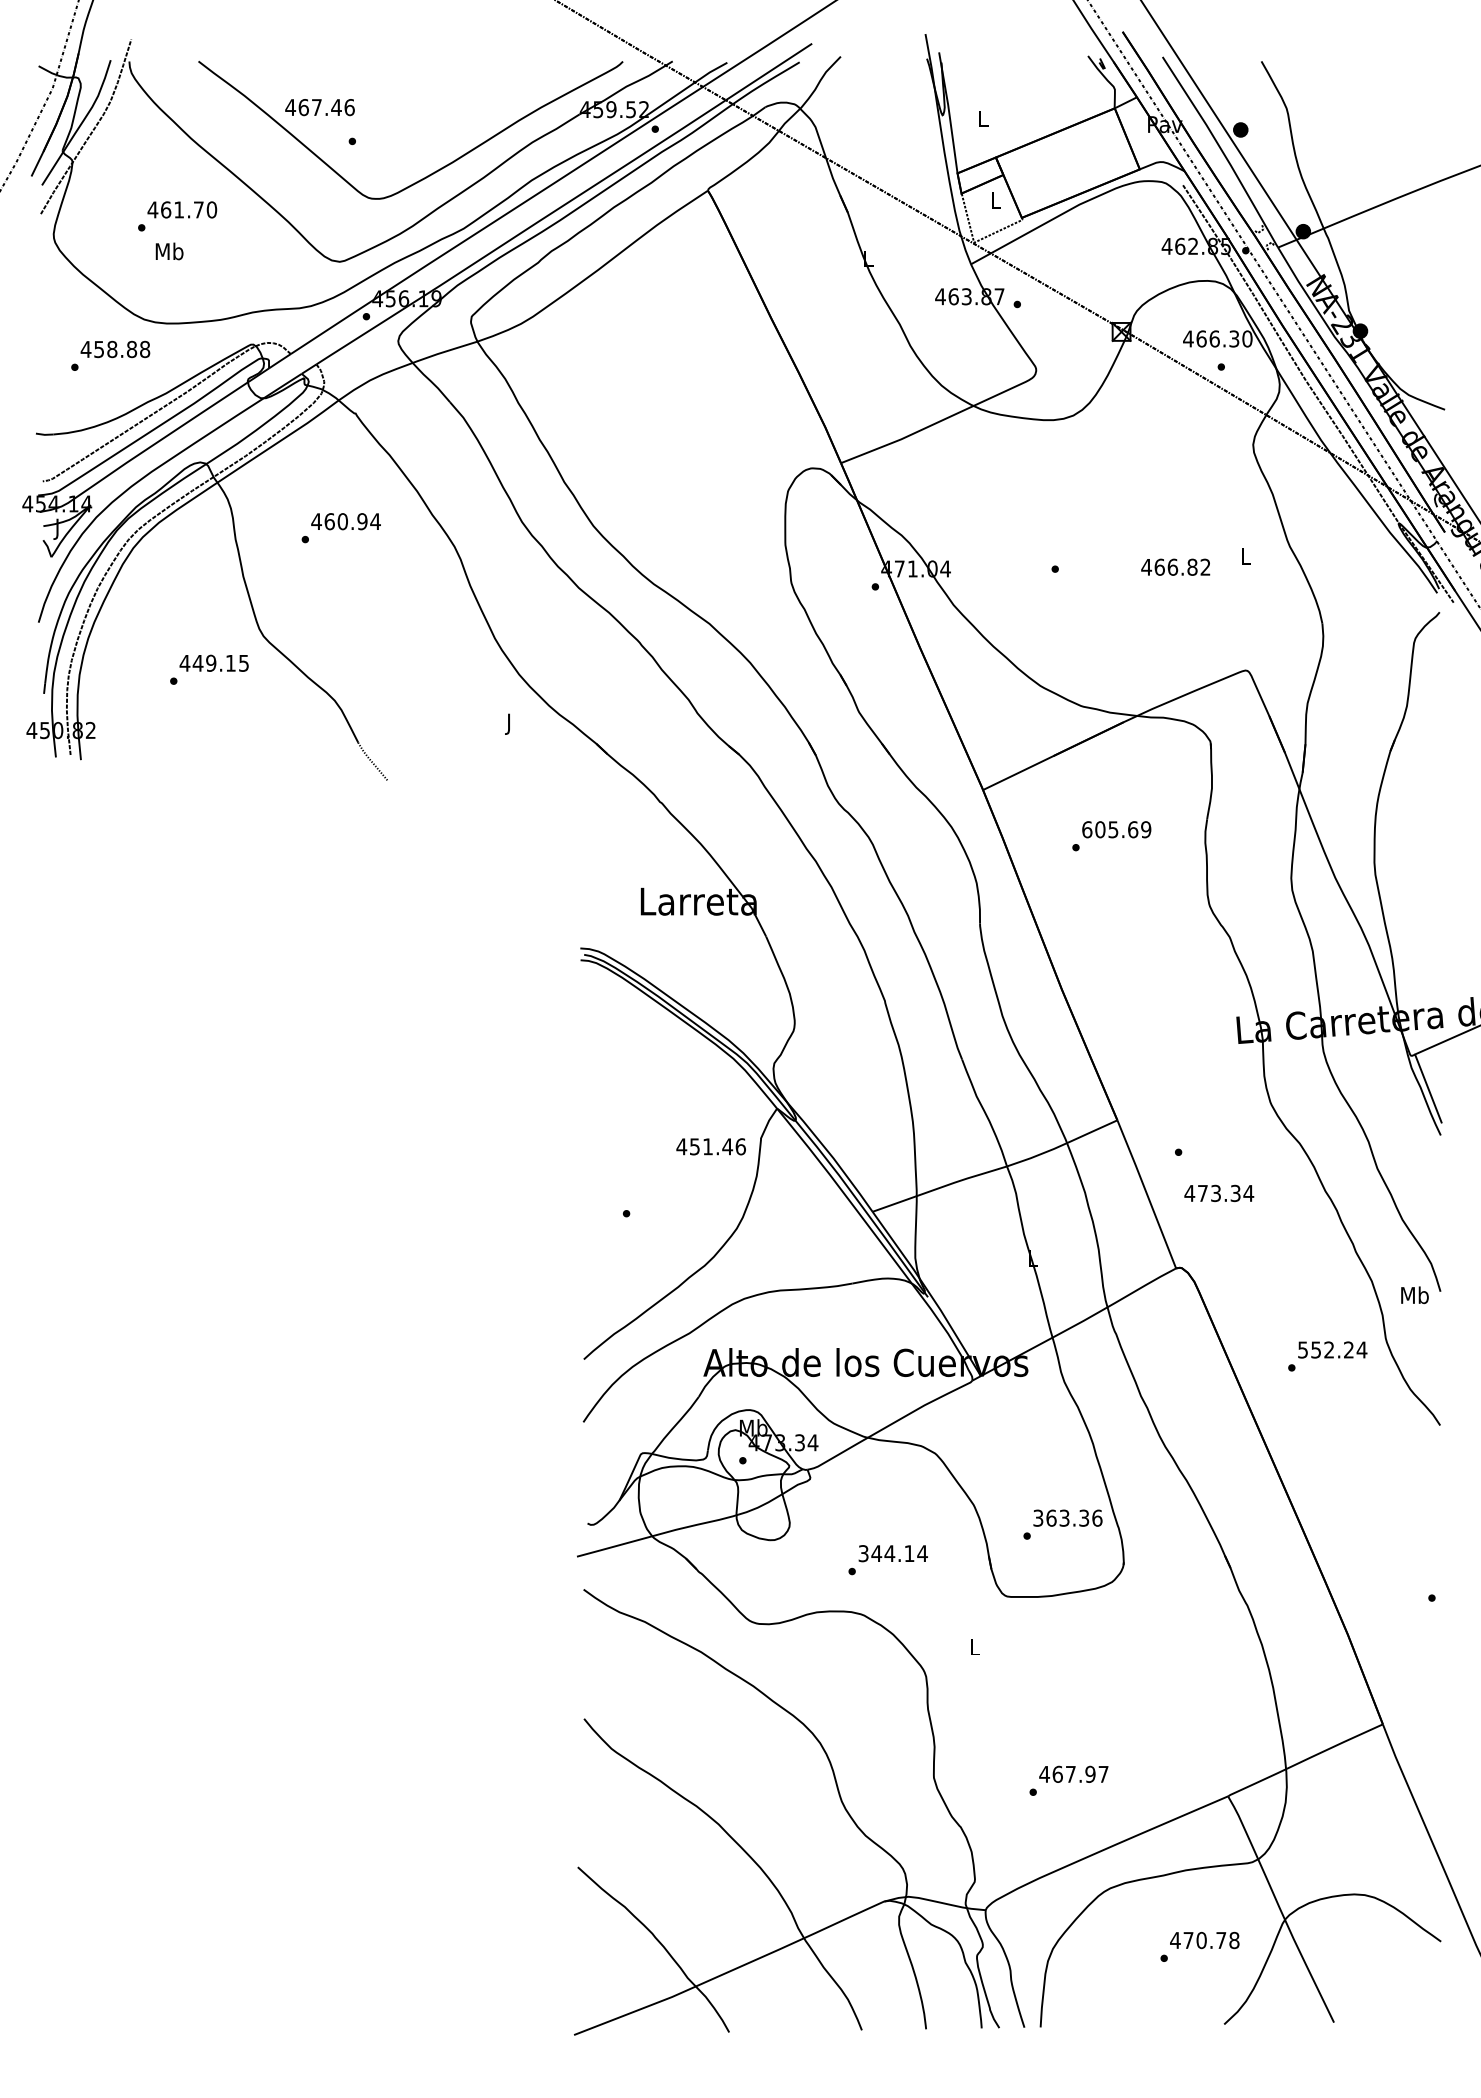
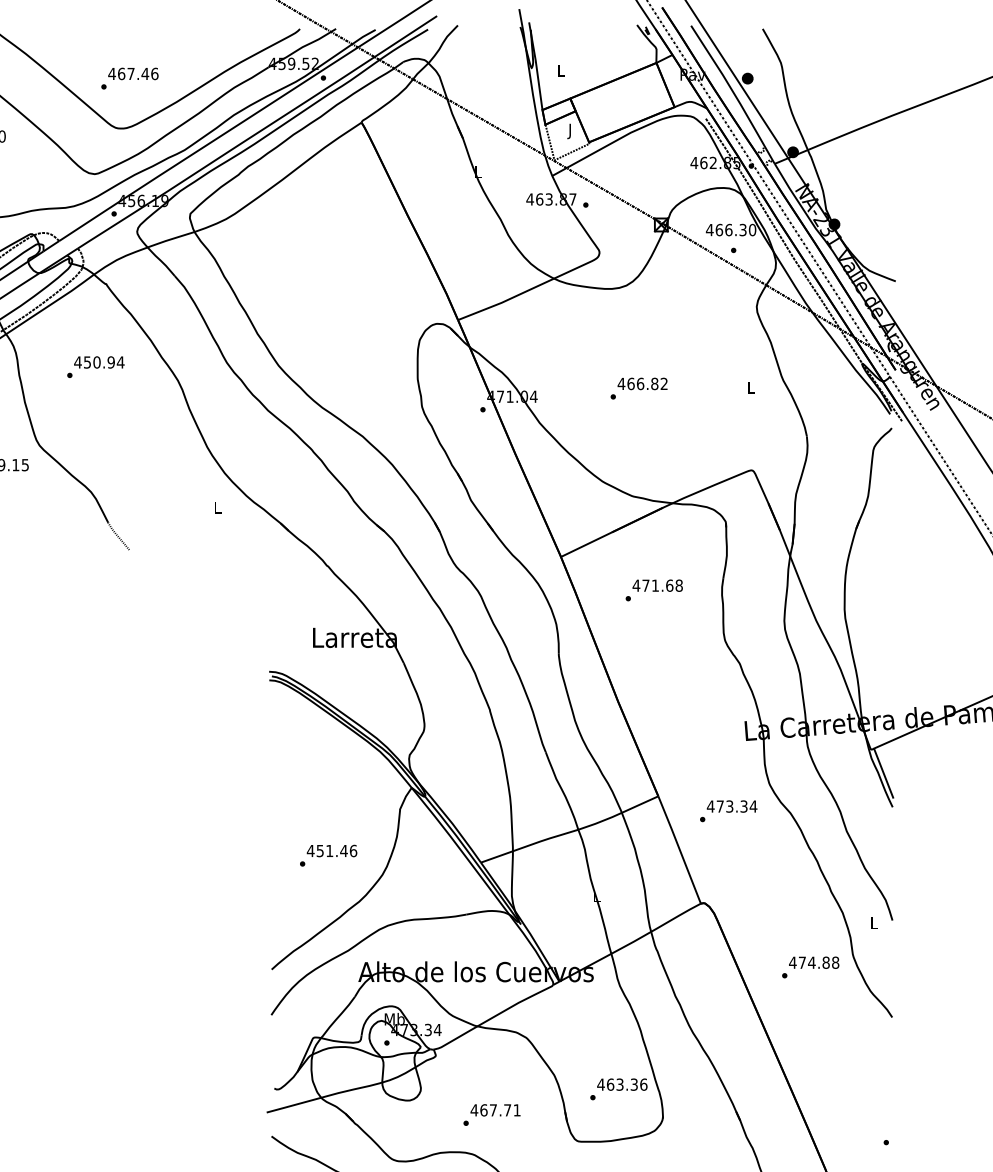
text: (319, 107) -> (133, 73), moved
text: (995, 202) -> (569, 131), L -> J
text: (329, 521) -> (87, 362), 460.94 -> 450.94
text: (1175, 566) -> (642, 383), moved
text: (509, 723) -> (217, 508), J -> L
text: (1116, 829) -> (657, 585), 605.69 -> 471.68
text: (710, 1146) -> (331, 850), moved
text: (1219, 1192) -> (732, 805), moved
text: (1414, 1295) -> (873, 923), Mb -> L
text: (1332, 1349) -> (814, 962), 552.24 -> 474.88
text: (1037, 1517) -> (600, 1084), 363.36 -> 463.36
text: (892, 1553) -> (495, 1110), 344.14 -> 467.71

